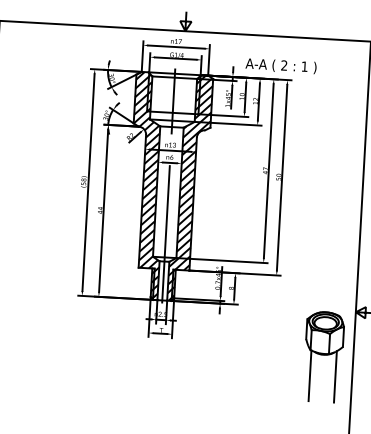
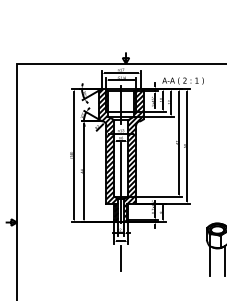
line: (159, 362) -> (121, 258), added

